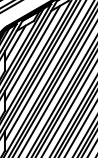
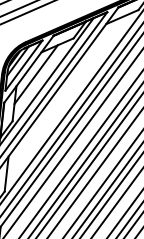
line: (32, 53) -> (64, 95), removed

